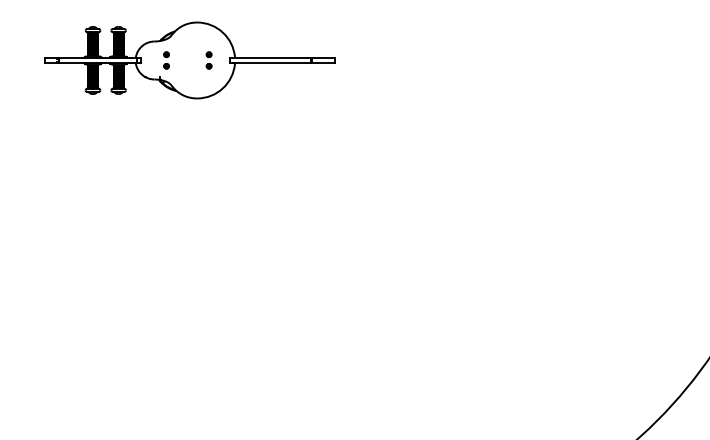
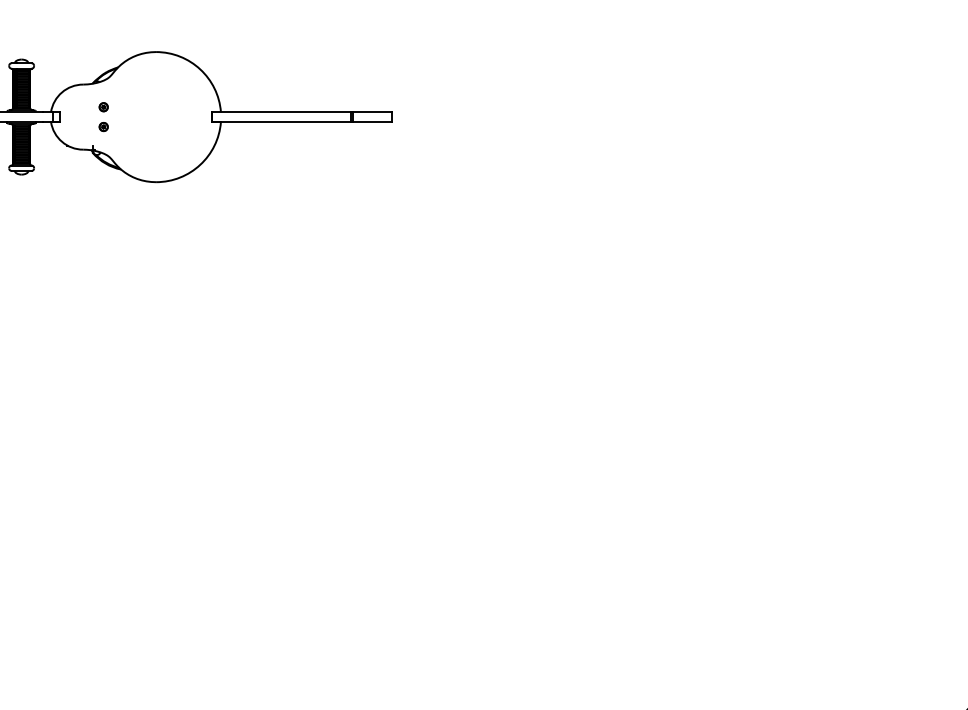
part: (208, 60) -> (175, 117), removed

